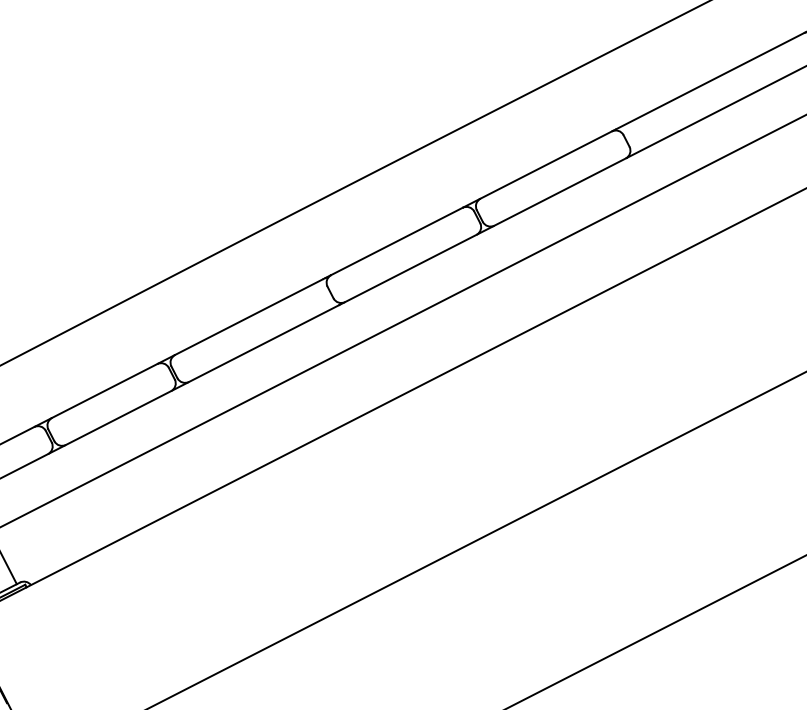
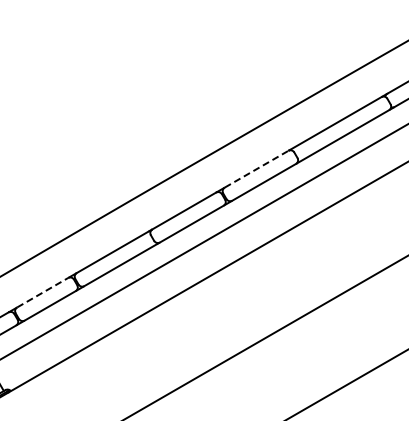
line: (546, 165) -> (256, 169), solid -> dashed
line: (106, 390) -> (43, 292), solid -> dashed

